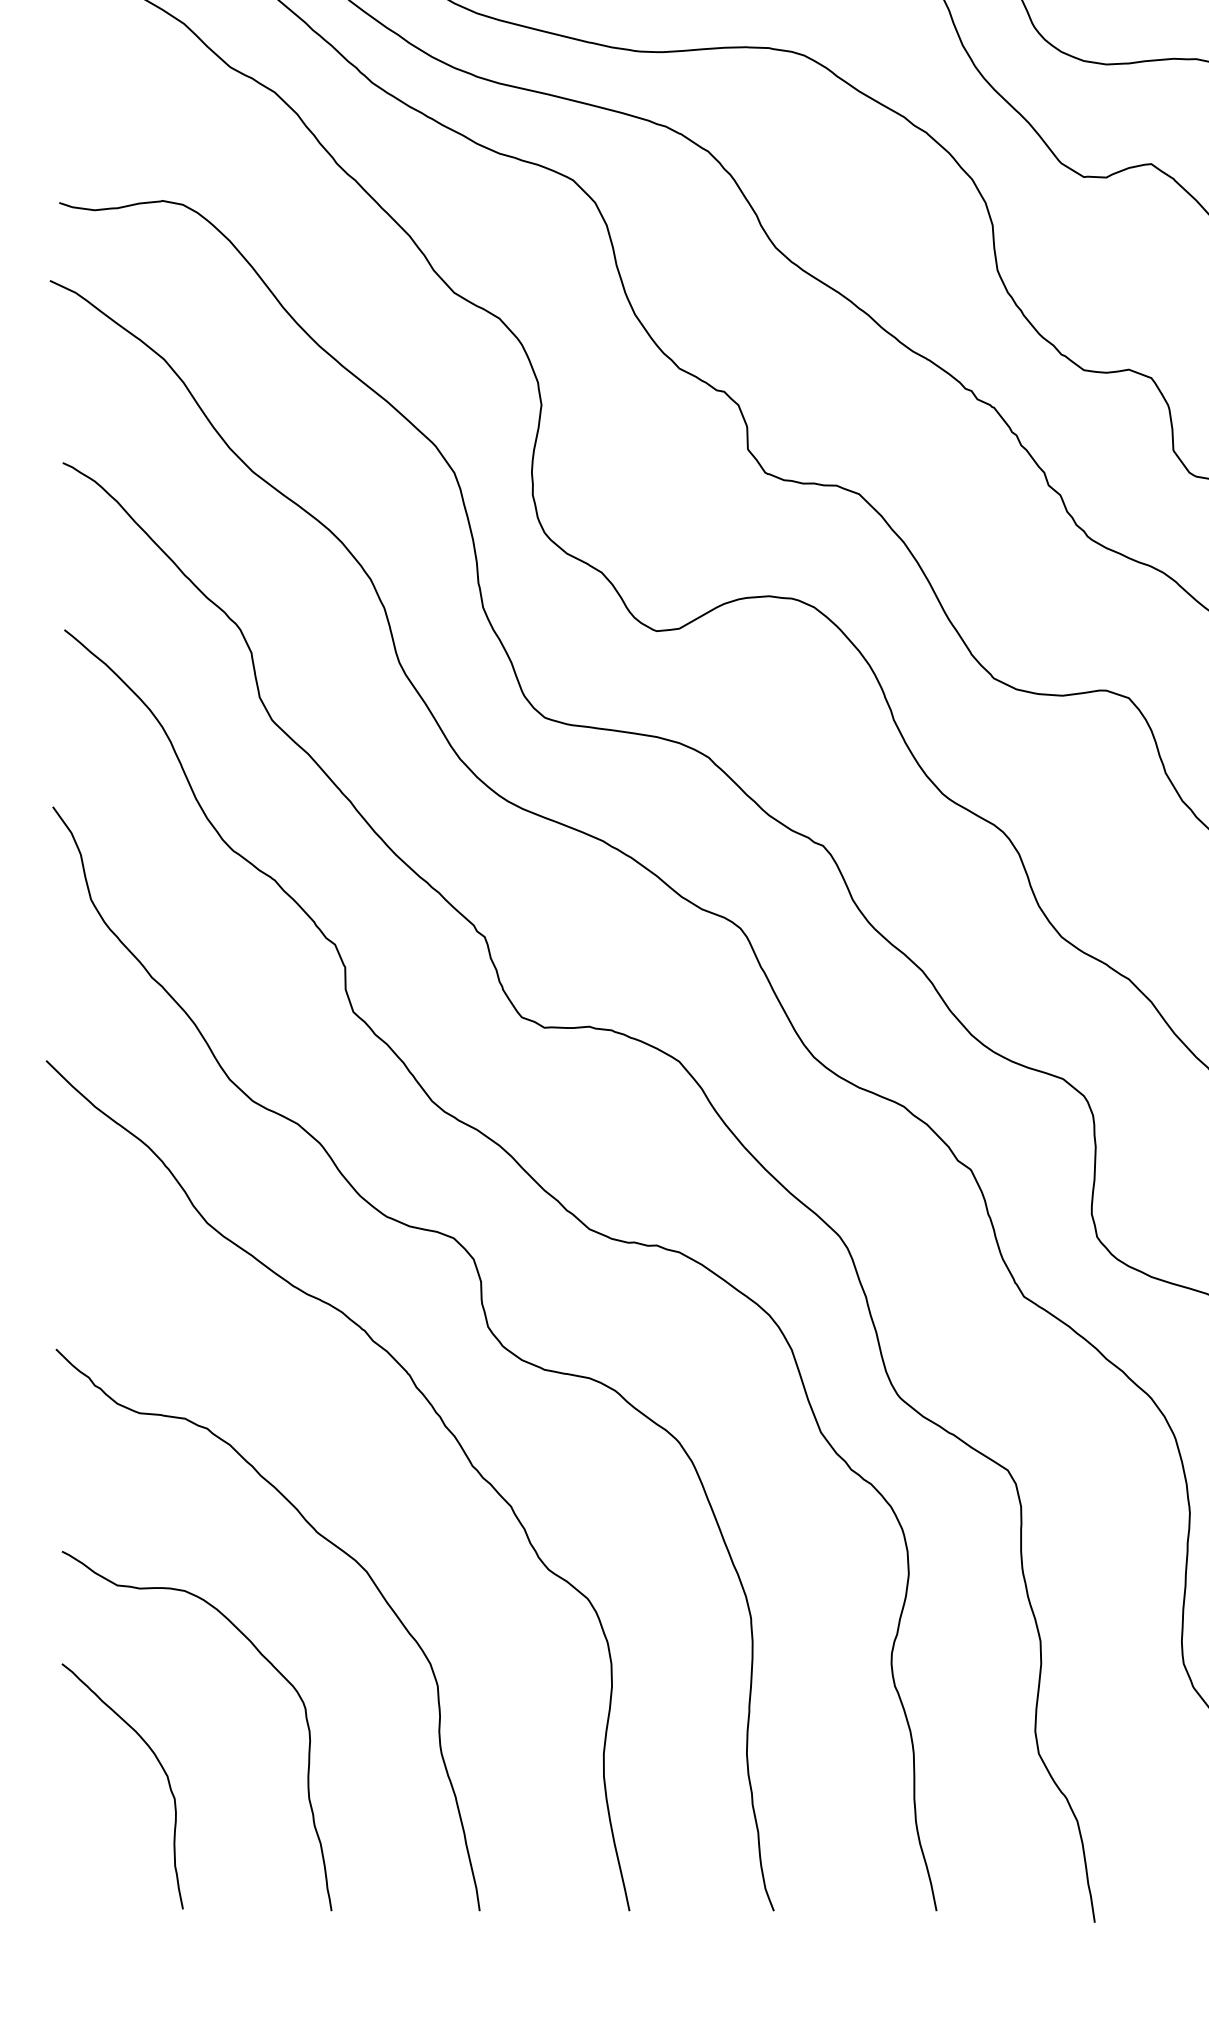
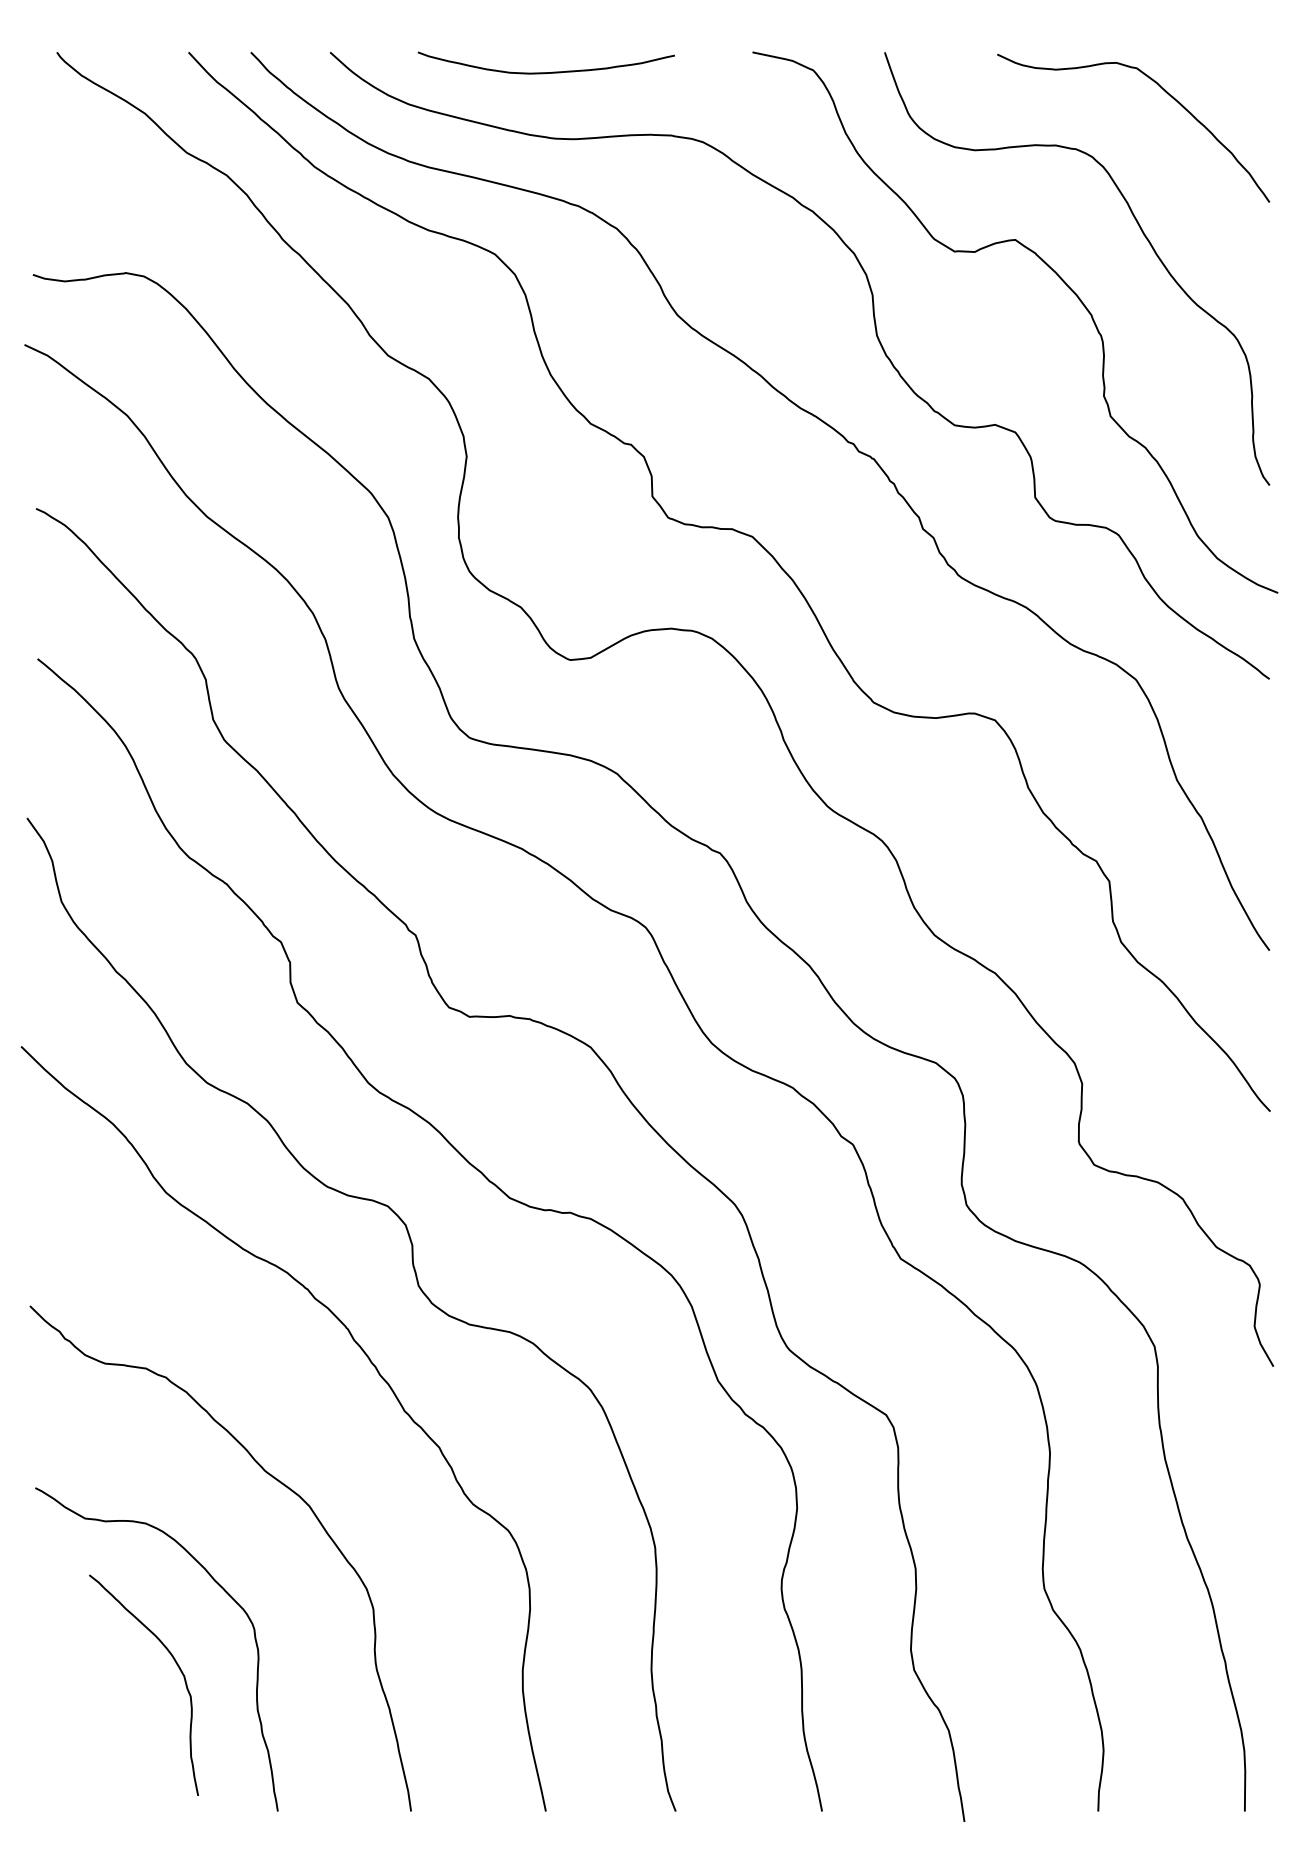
curve: (157, 1762) -> (175, 1663), moved

